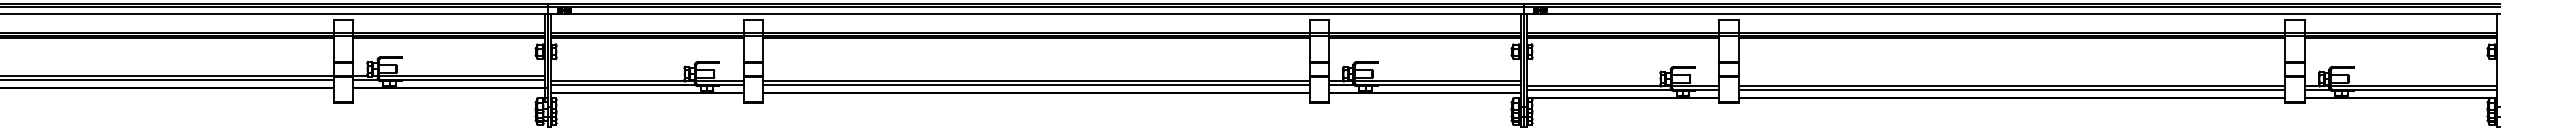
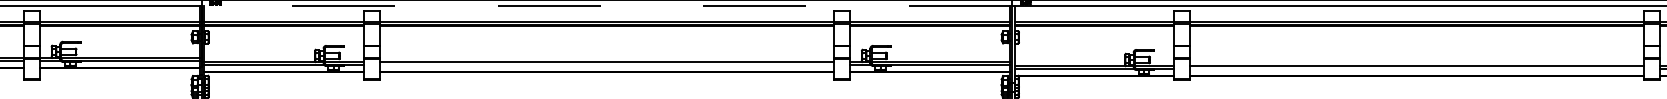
line: (1036, 14) -> (607, 6), solid -> dashed
line: (1036, 84) -> (607, 64), removed
line: (2011, 89) -> (1416, 68), removed

